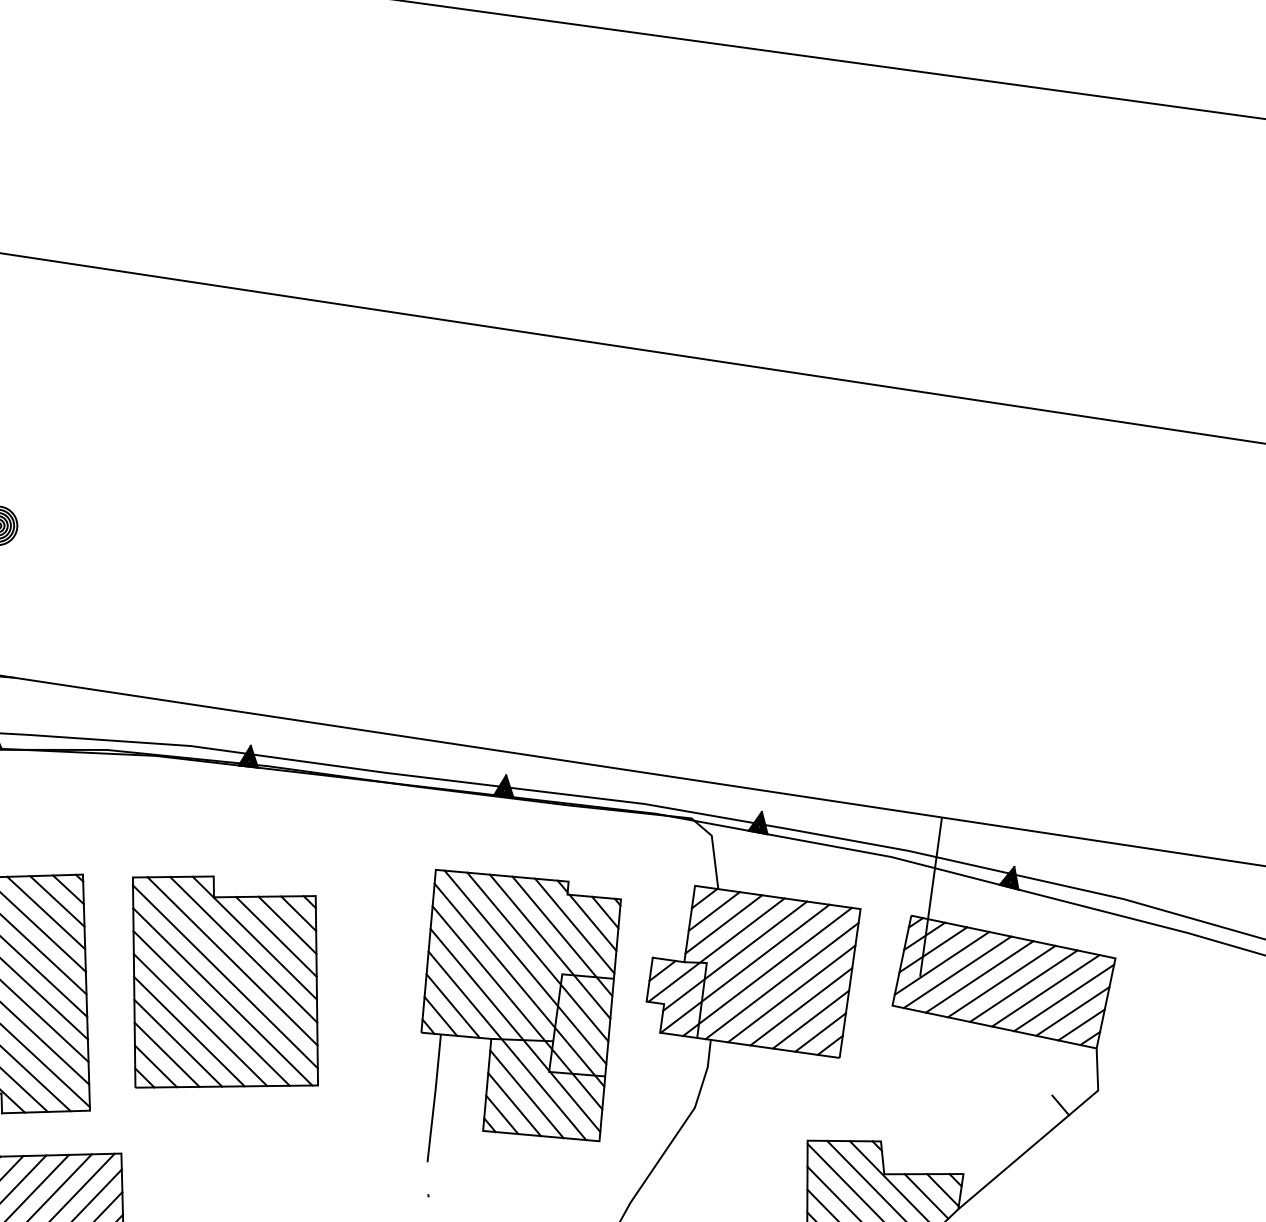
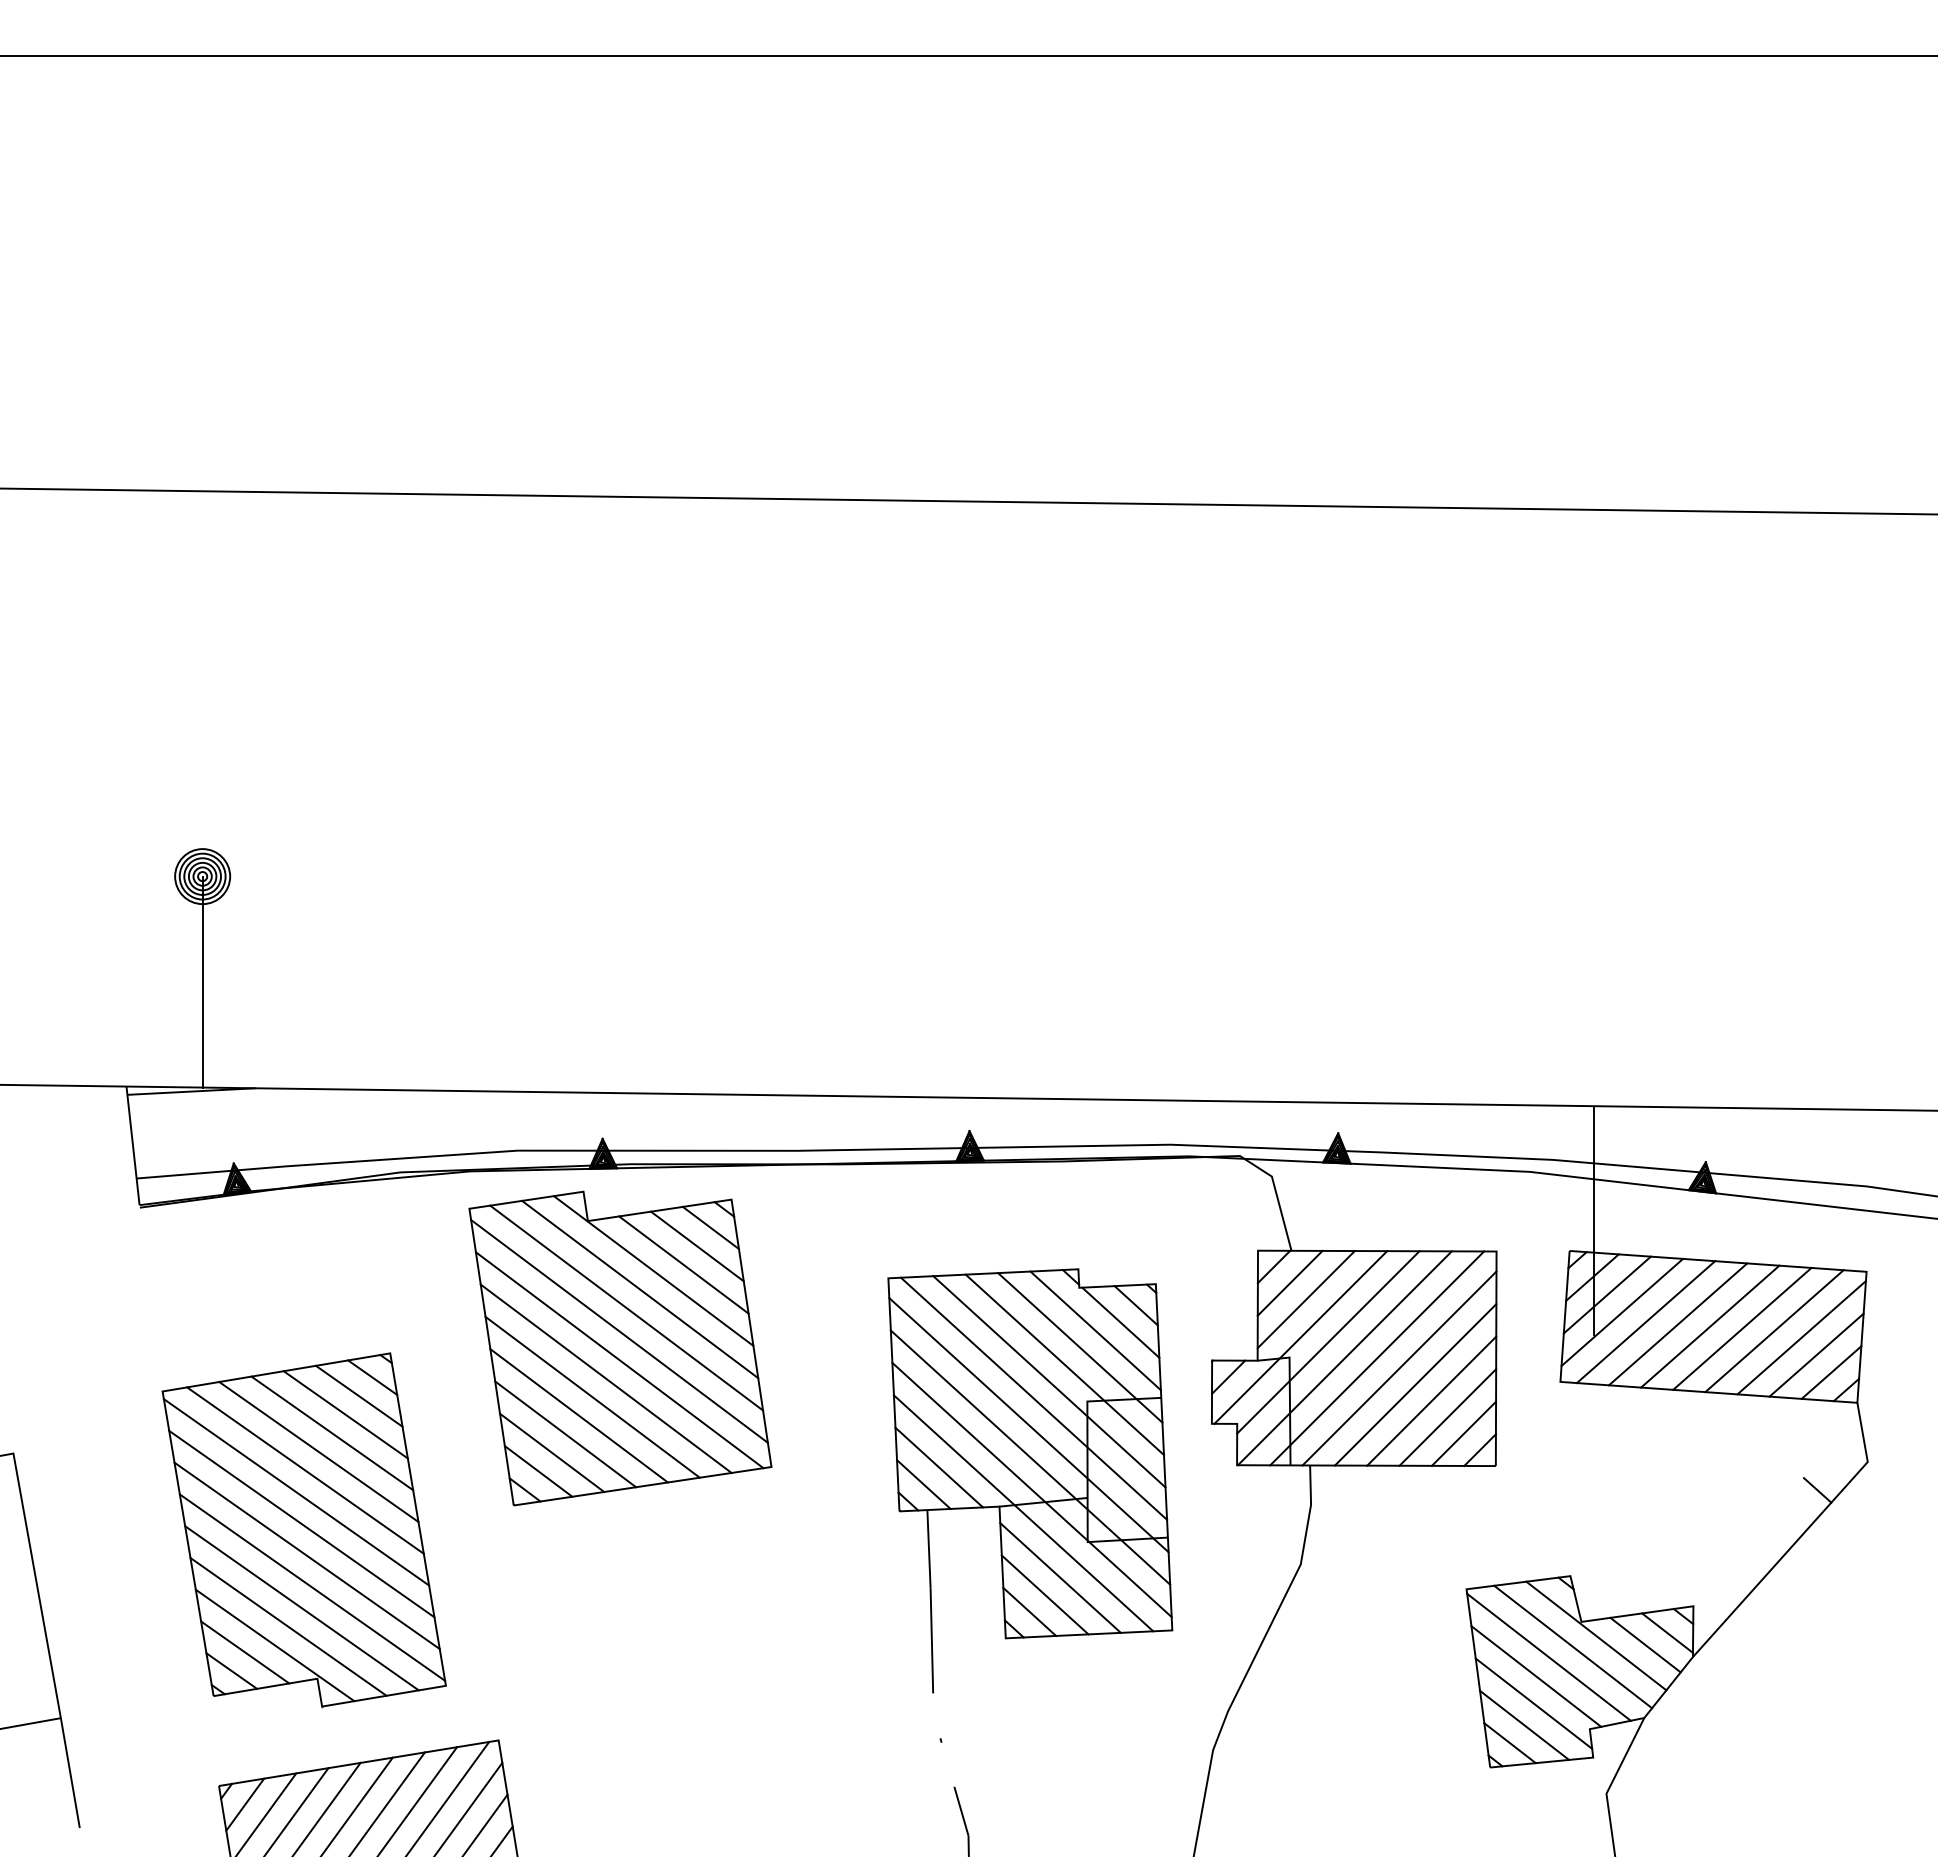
part: (224, 988) -> (620, 1348), moved

